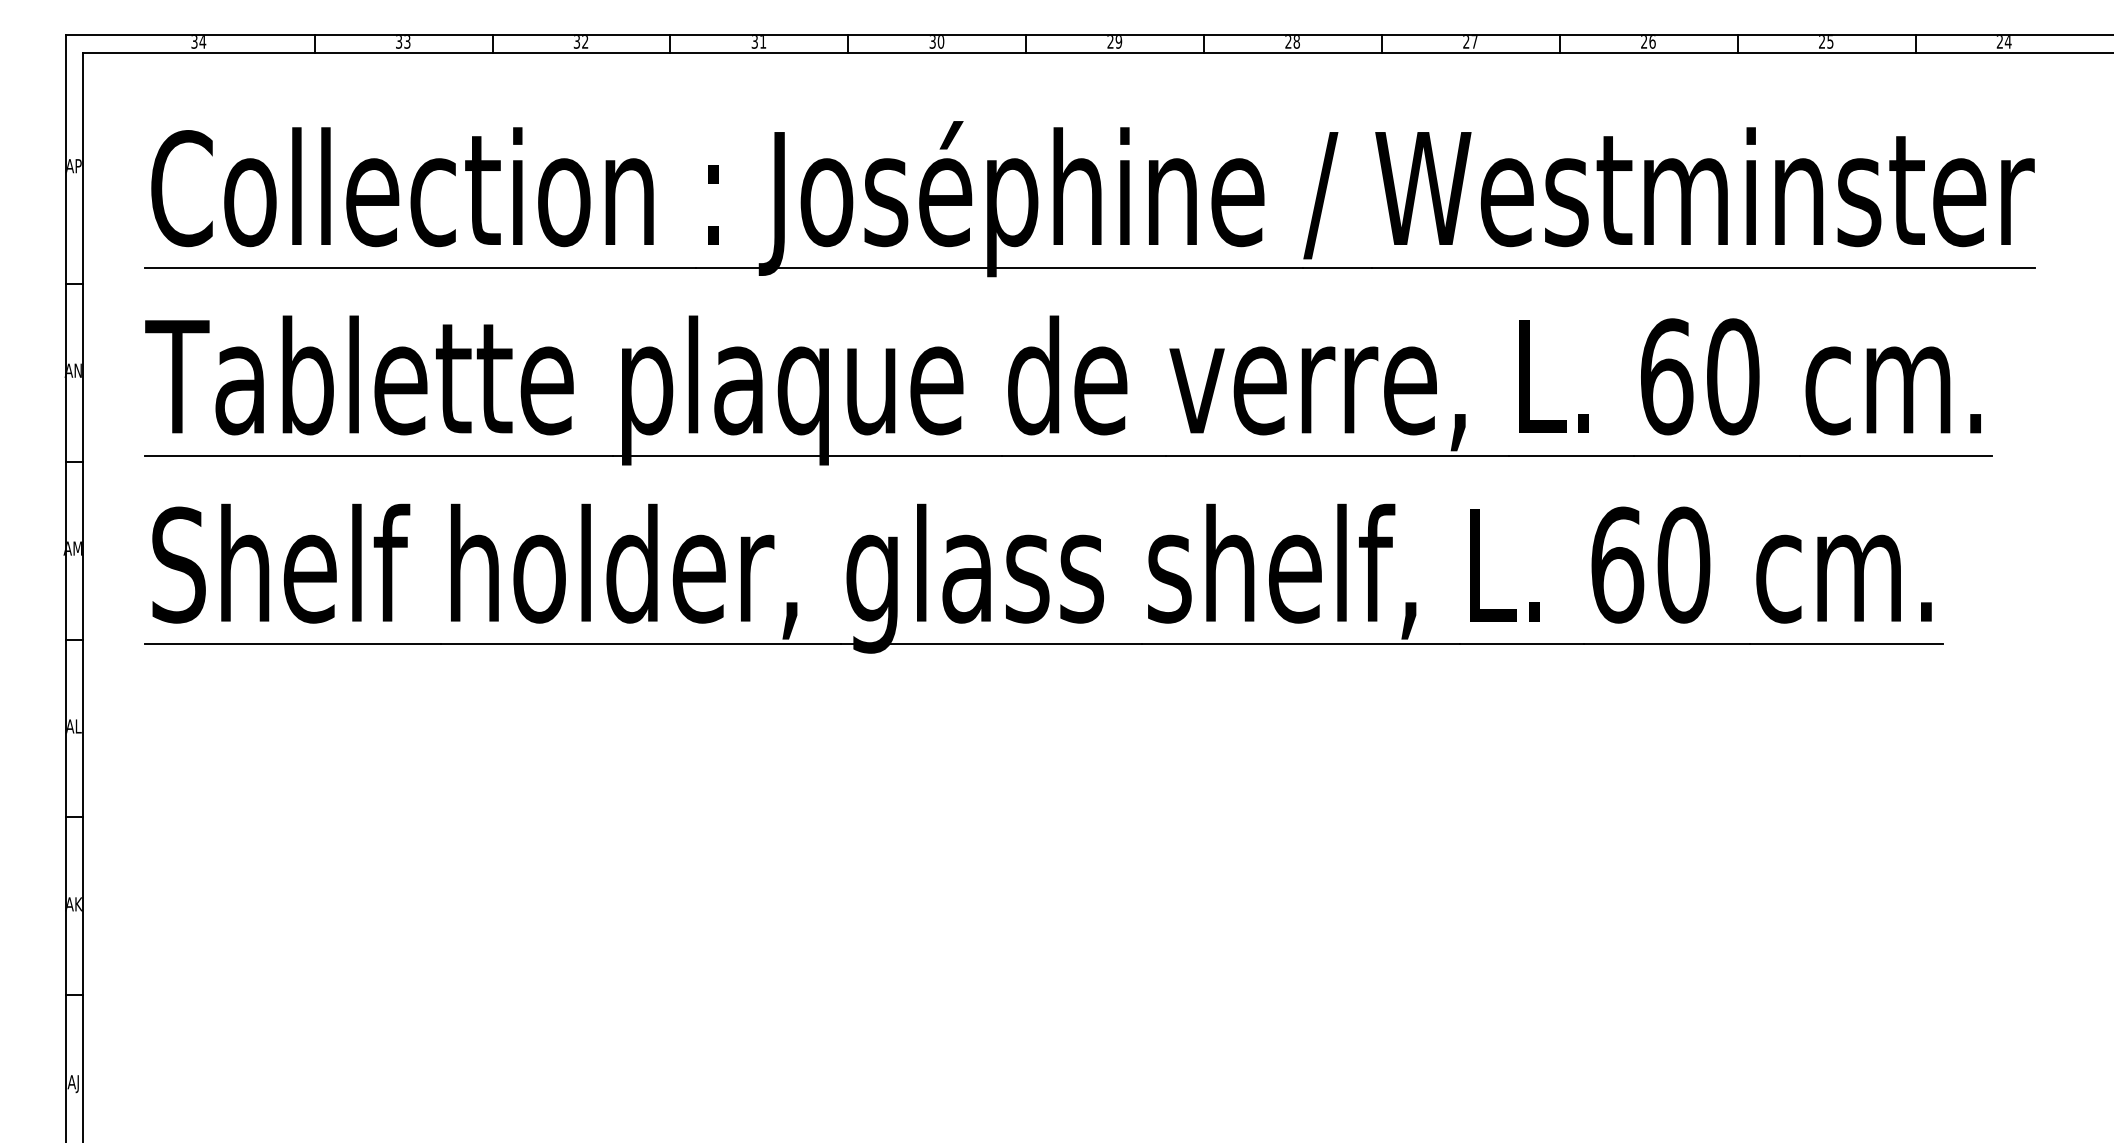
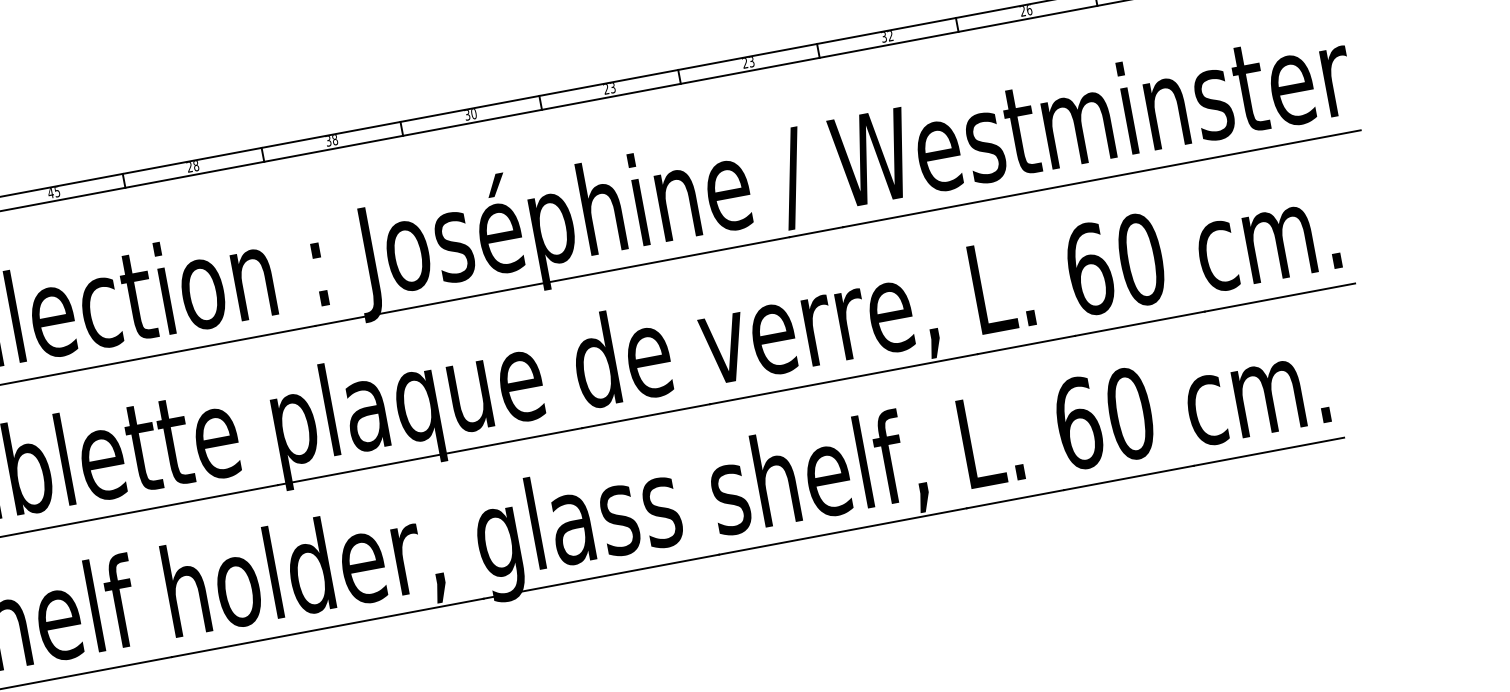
text: (402, 42) -> (53, 193), 33 -> 45
text: (580, 42) -> (192, 167), 32 -> 28
text: (763, 42) -> (335, 140), 31 -> 38
text: (1118, 42) -> (612, 88), 29 -> 23
text: (1296, 42) -> (751, 62), 28 -> 23
text: (1470, 42) -> (887, 37), 27 -> 32

